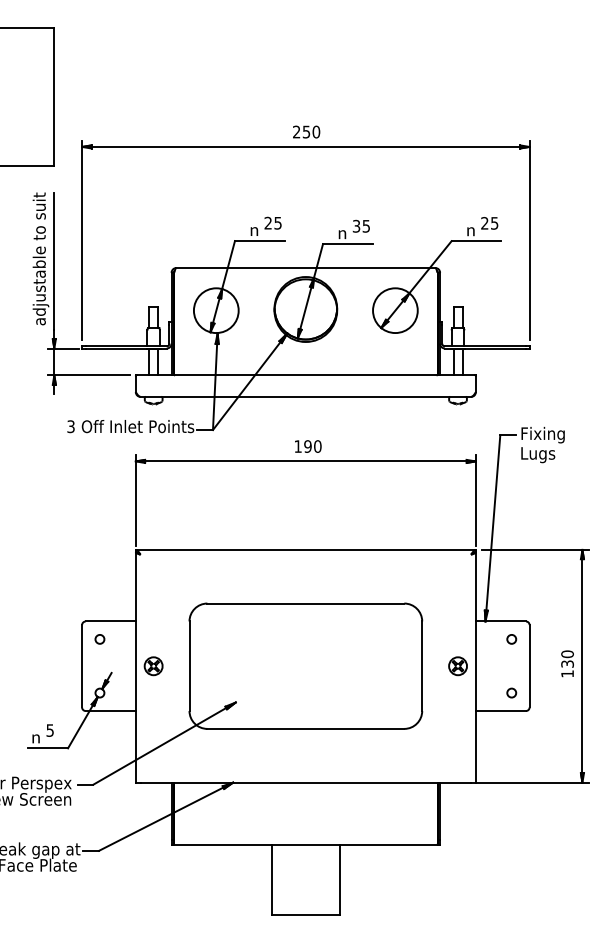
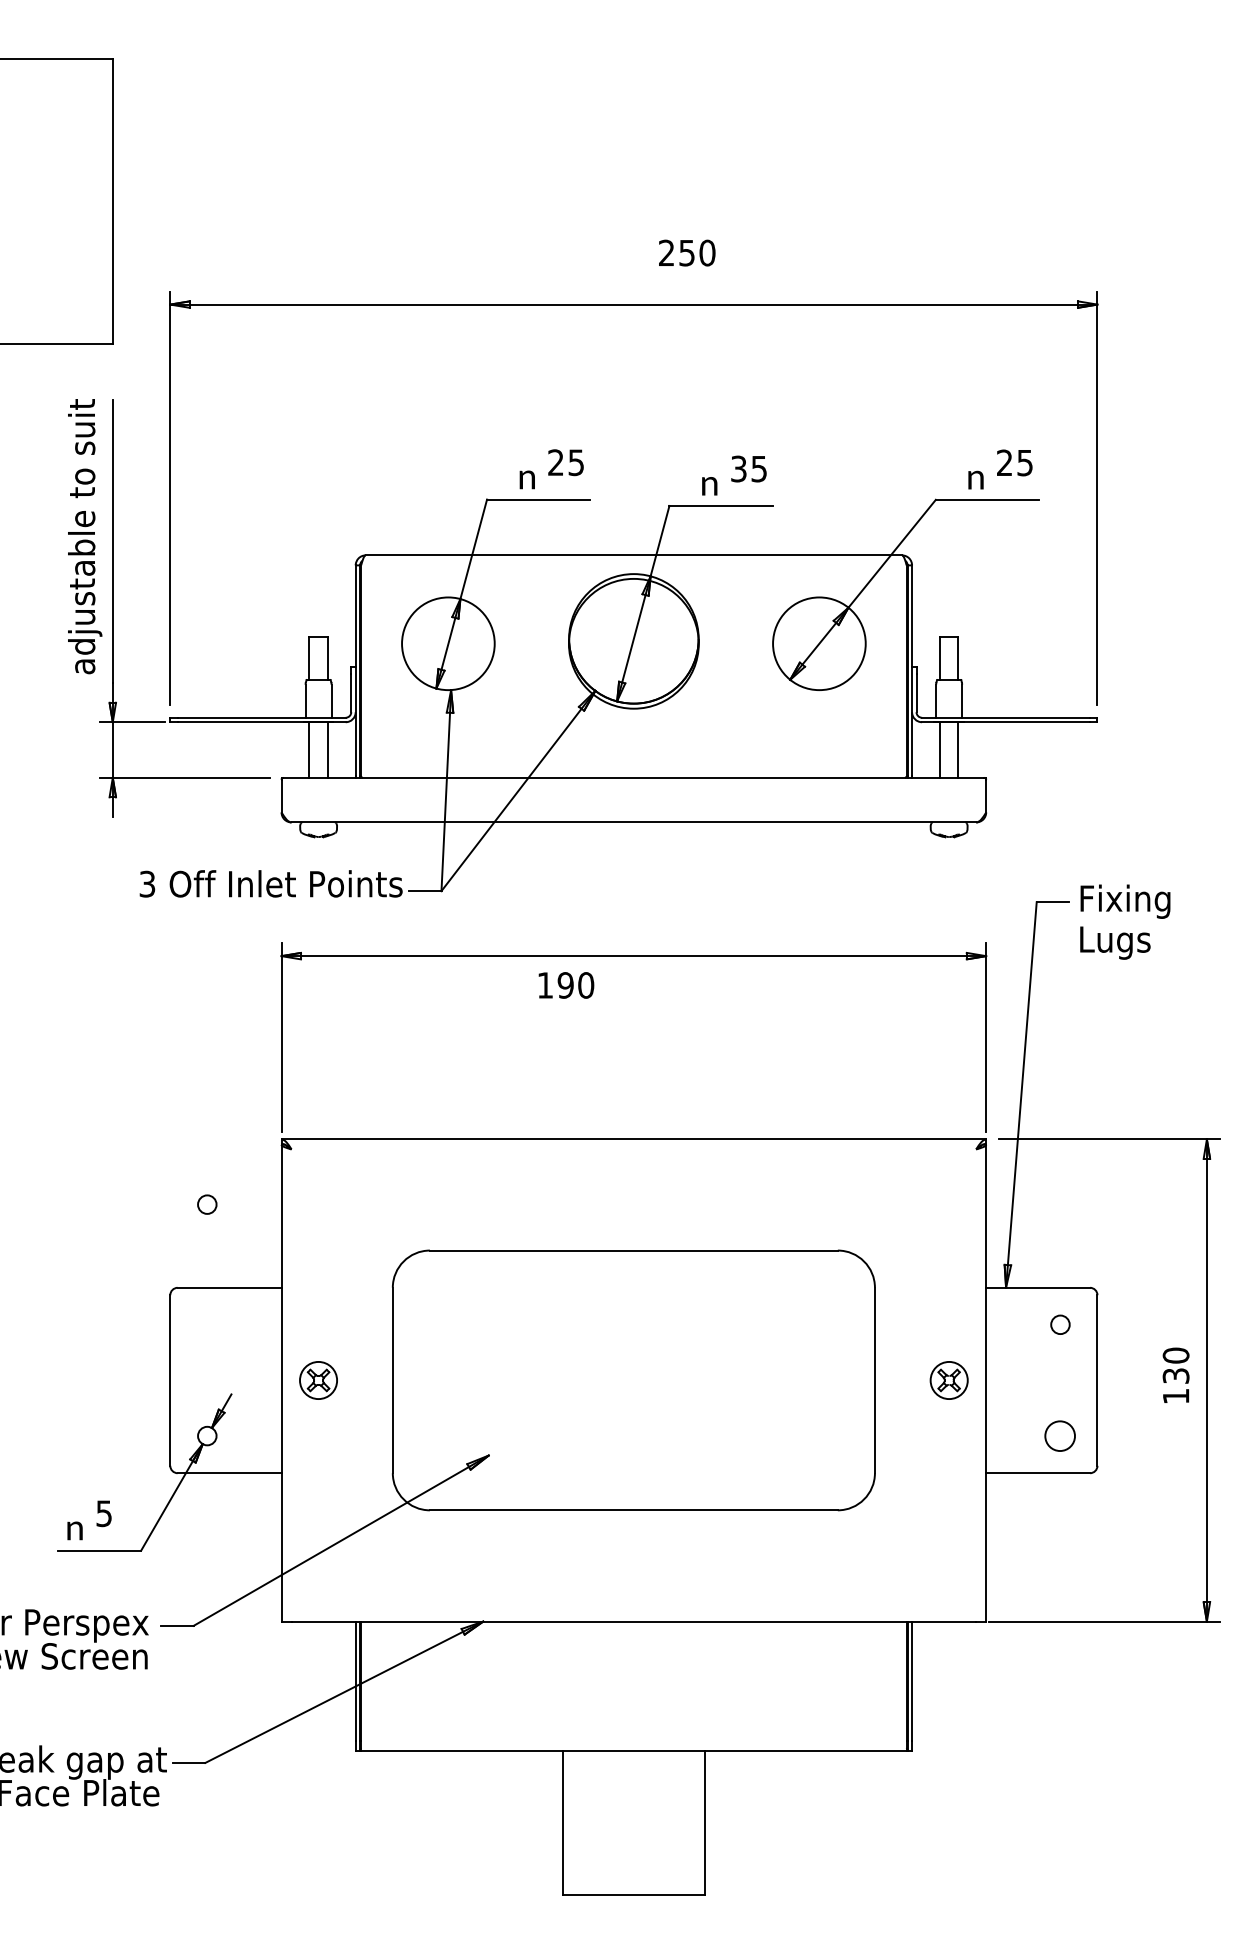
text: (306, 131) -> (687, 251), moved
text: (308, 446) -> (566, 985), moved
circle: (99, 639) -> (206, 1204), moved
circle: (511, 692) -> (1059, 1434), size x1.6

